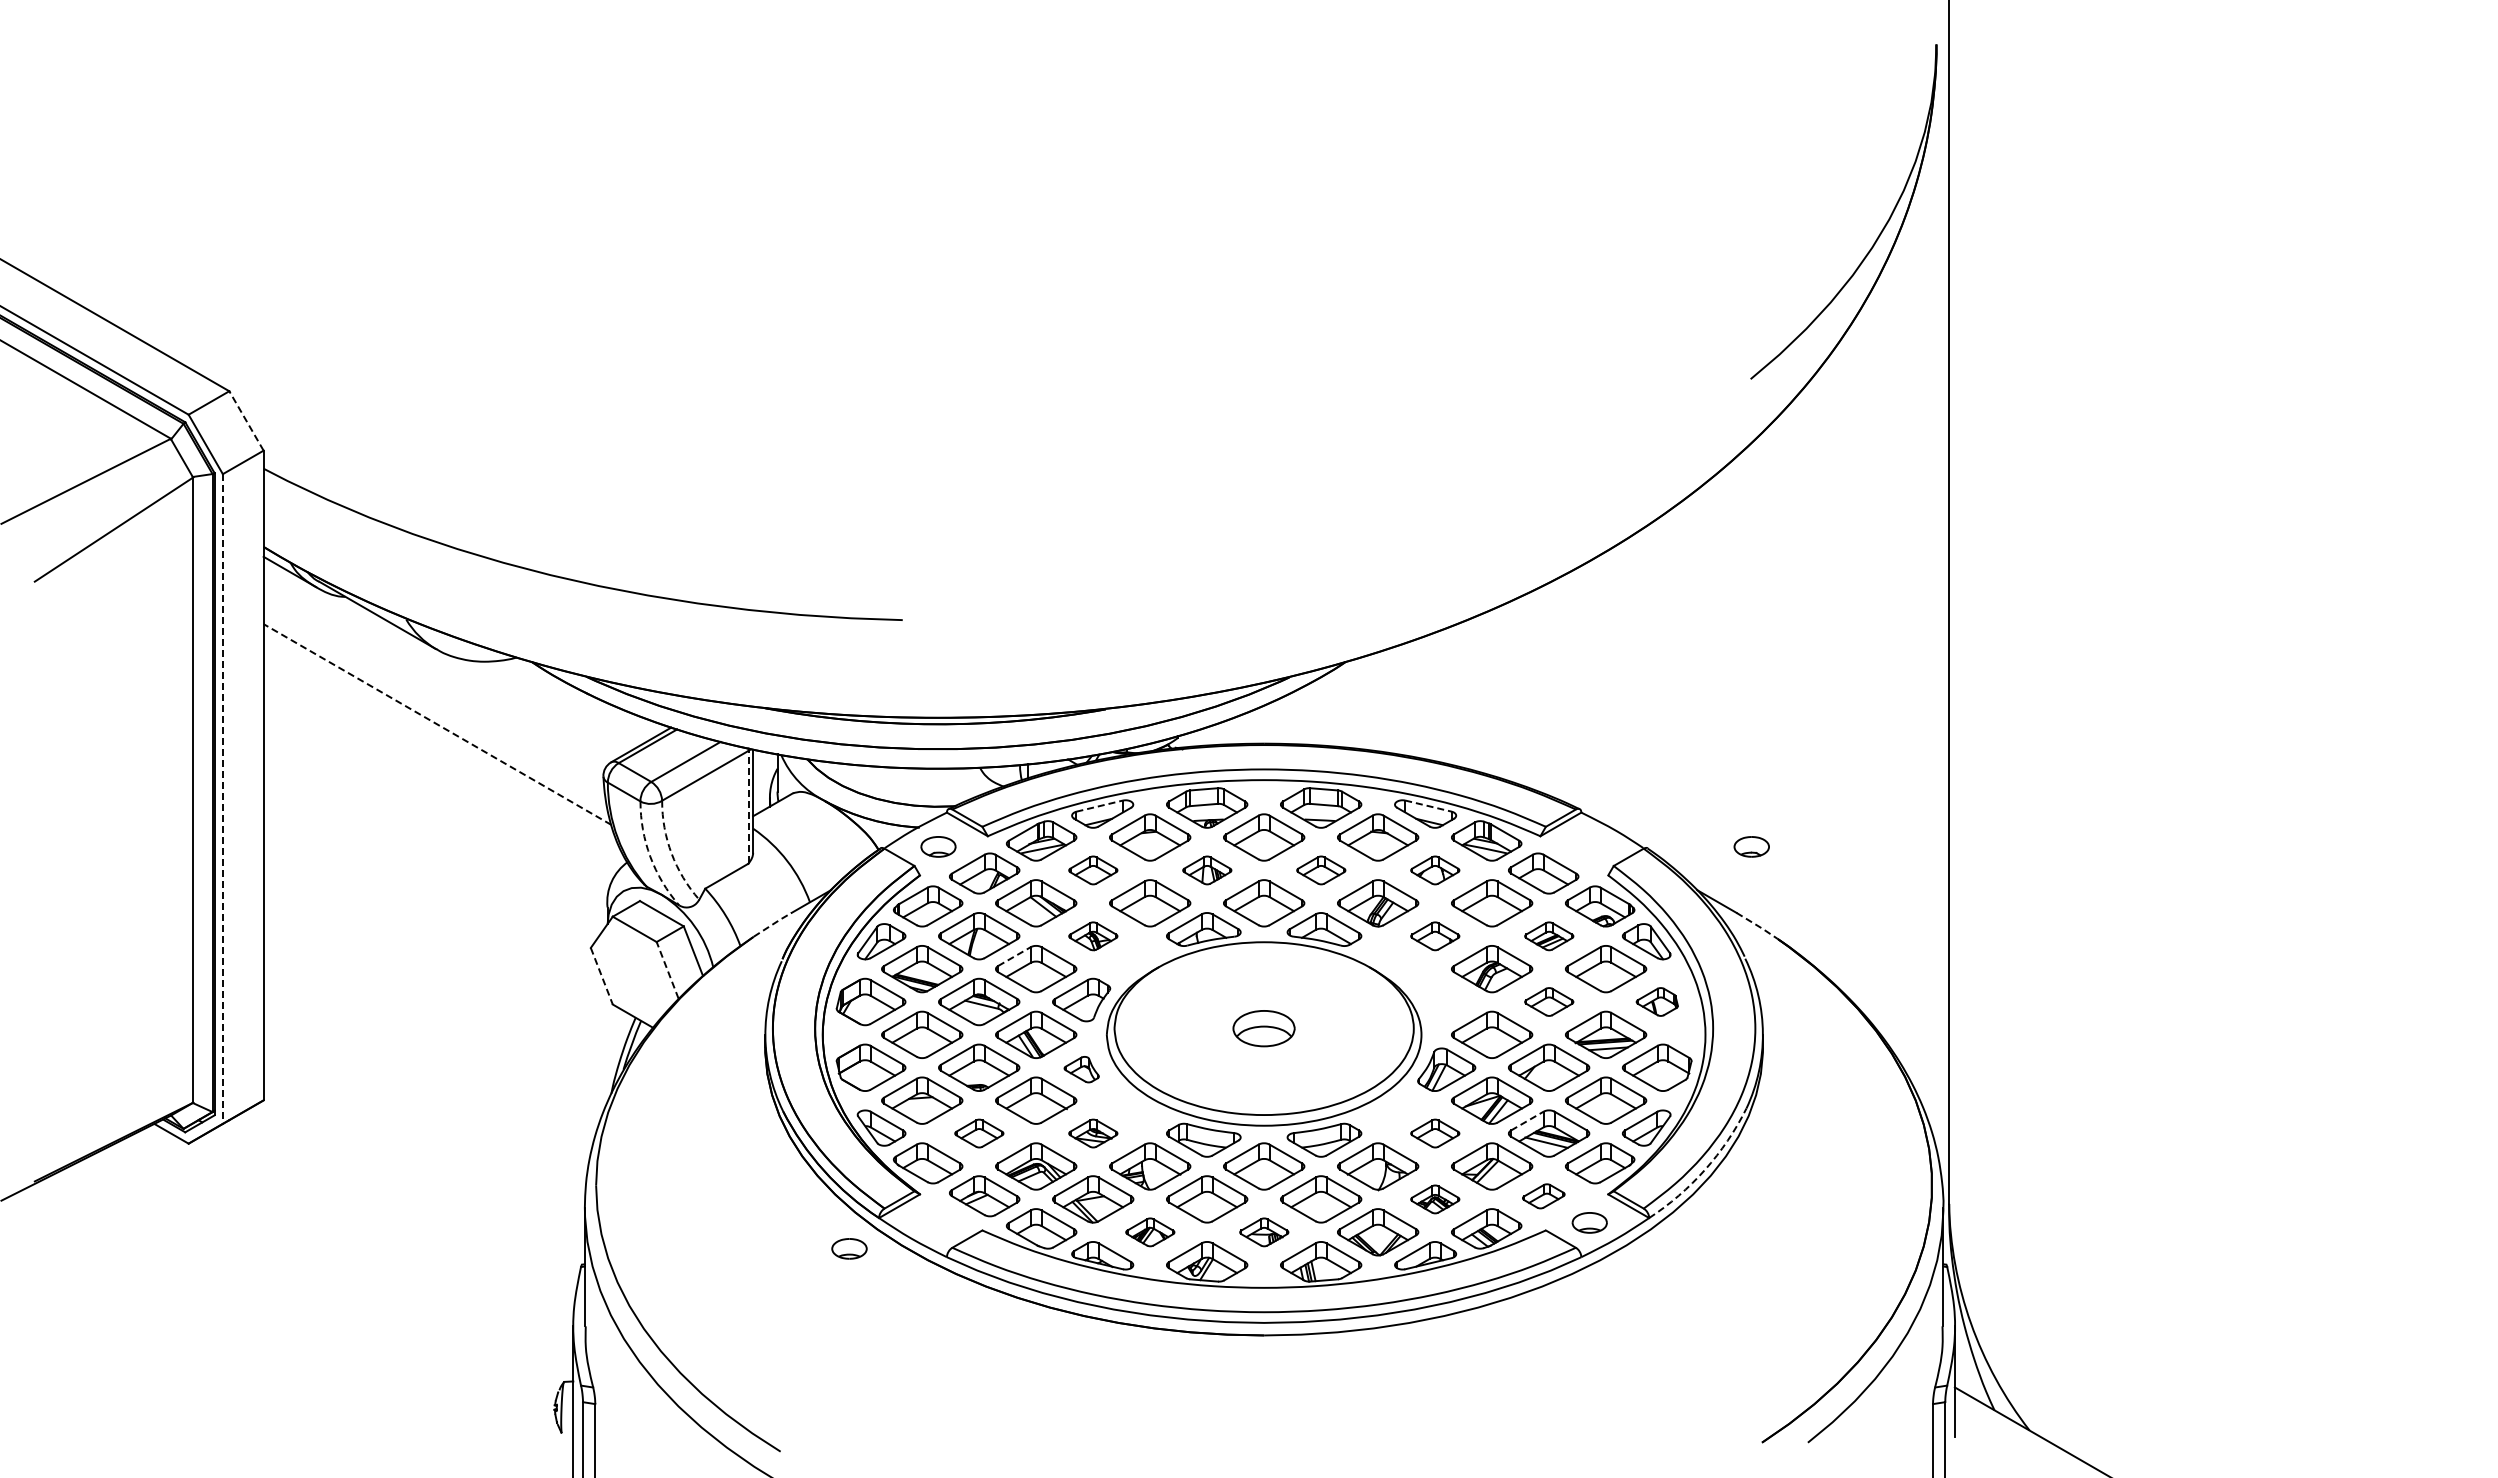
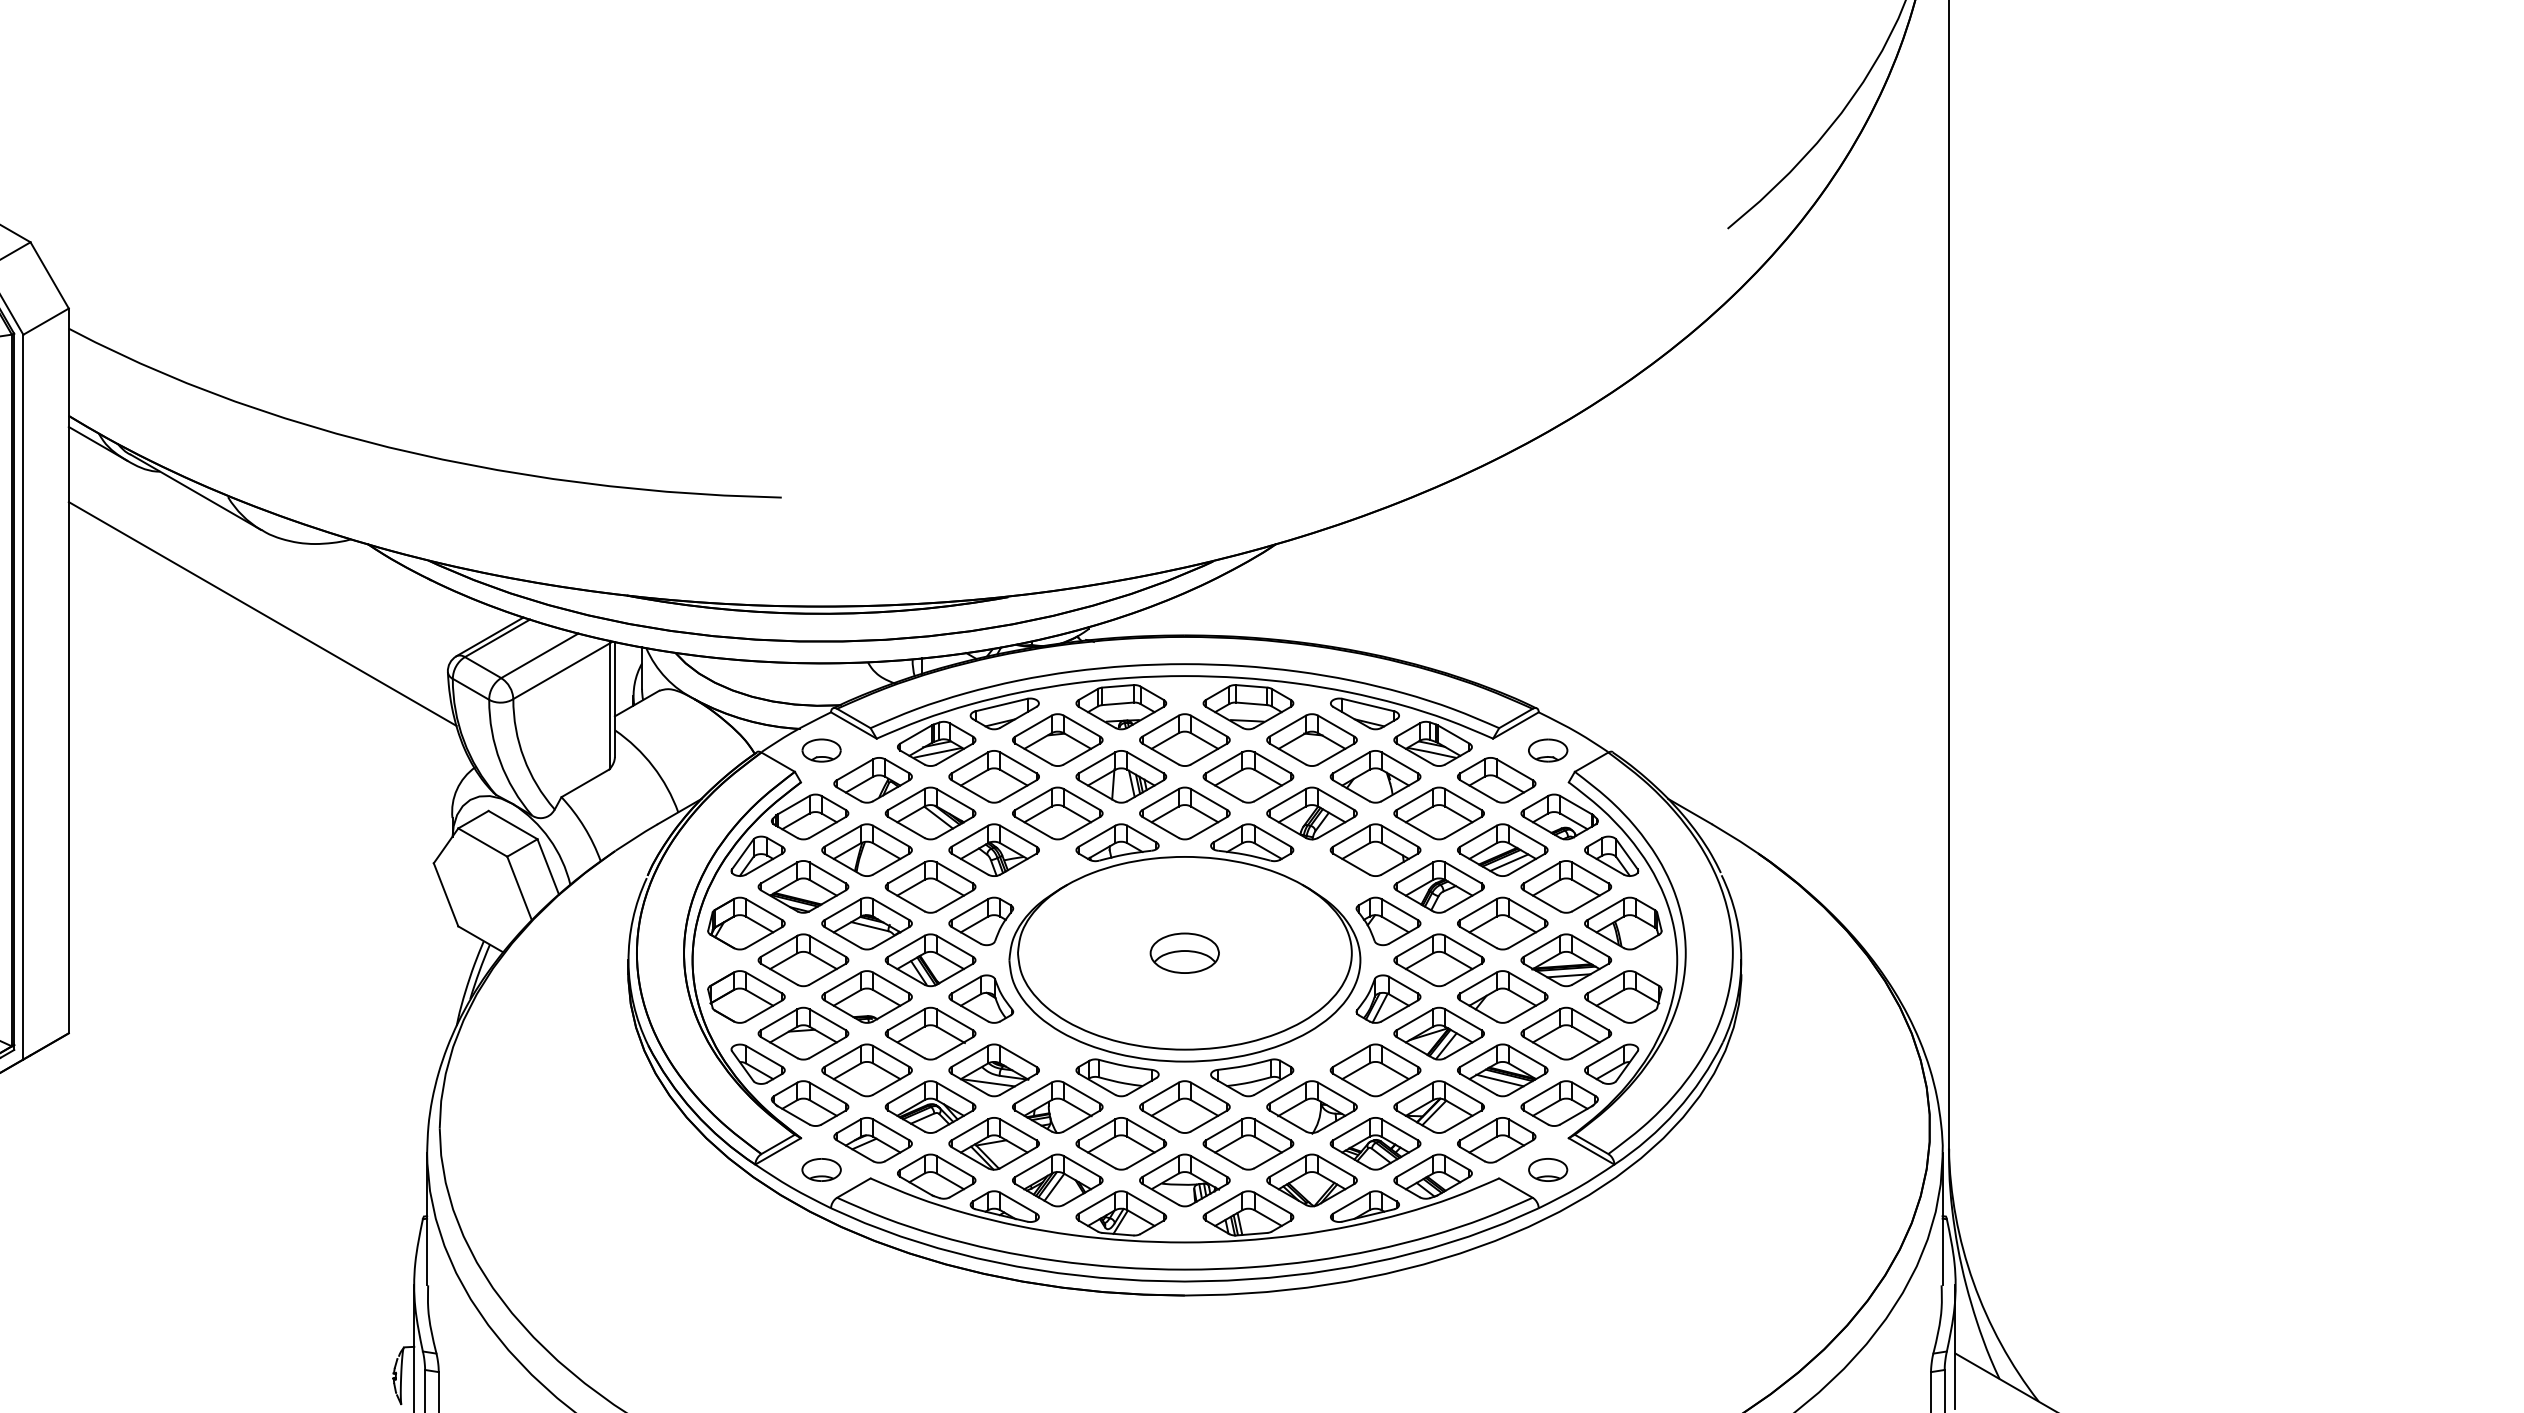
line: (246, 420) -> (49, 274), dashed -> solid
line: (437, 724) -> (262, 614), dashed -> solid
line: (222, 799) -> (22, 697), dashed -> solid
line: (748, 806) -> (609, 705), dashed -> solid
line: (1099, 806) -> (1001, 705), dashed -> solid
line: (1428, 806) -> (1368, 705), dashed -> solid
part: (1751, 846) -> (1547, 750), moved
arc: (671, 853) -> (523, 757), dashed -> solid
arc: (650, 856) -> (500, 761), dashed -> solid
part: (1093, 870) -> (994, 776), size x1.67
part: (1207, 870) -> (1121, 776), size x1.67
part: (1321, 870) -> (1248, 776), size x1.67
part: (1435, 870) -> (1376, 776), size x1.67
line: (773, 924) -> (637, 837), dashed -> solid
line: (1757, 925) -> (1735, 838), dashed -> solid
part: (1093, 936) -> (994, 850), size x1.67
part: (1435, 936) -> (1376, 850), size x1.67
part: (1549, 936) -> (1503, 850), size x1.67
line: (1014, 956) -> (906, 872), dashed -> solid
line: (667, 969) -> (519, 887), dashed -> solid
line: (601, 976) -> (445, 895), dashed -> solid
part: (1446, 999) -> (1388, 920), added
part: (1549, 1001) -> (1503, 923), size x1.67
part: (1657, 1001) -> (1623, 923), size x1.67
part: (1081, 1069) -> (981, 998), size x1.67
line: (1527, 1121) -> (1478, 1056), dashed -> solid
part: (979, 1133) -> (867, 1070), size x1.67
part: (1093, 1133) -> (994, 1070), size x1.67
part: (1435, 1133) -> (1376, 1070), size x1.67
arc: (1705, 1169) -> (1677, 1110), dashed -> solid
part: (1543, 1196) -> (1496, 1140), size x1.67
part: (1435, 1199) -> (1376, 1143), size x1.67
part: (1150, 1232) -> (1058, 1180), size x1.67
part: (1264, 1232) -> (1185, 1180), size x1.67
part: (849, 1248) -> (821, 1169), moved

